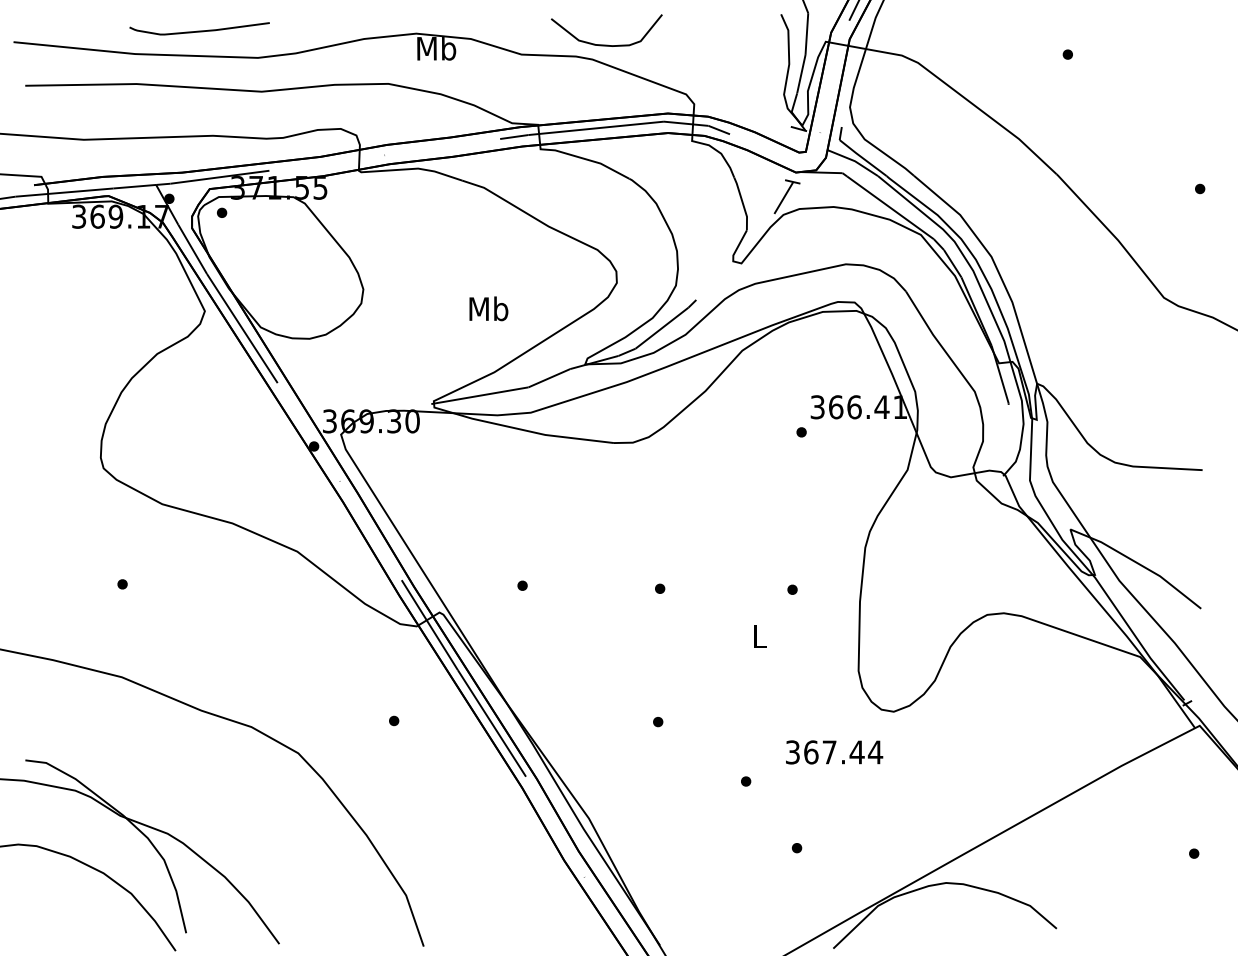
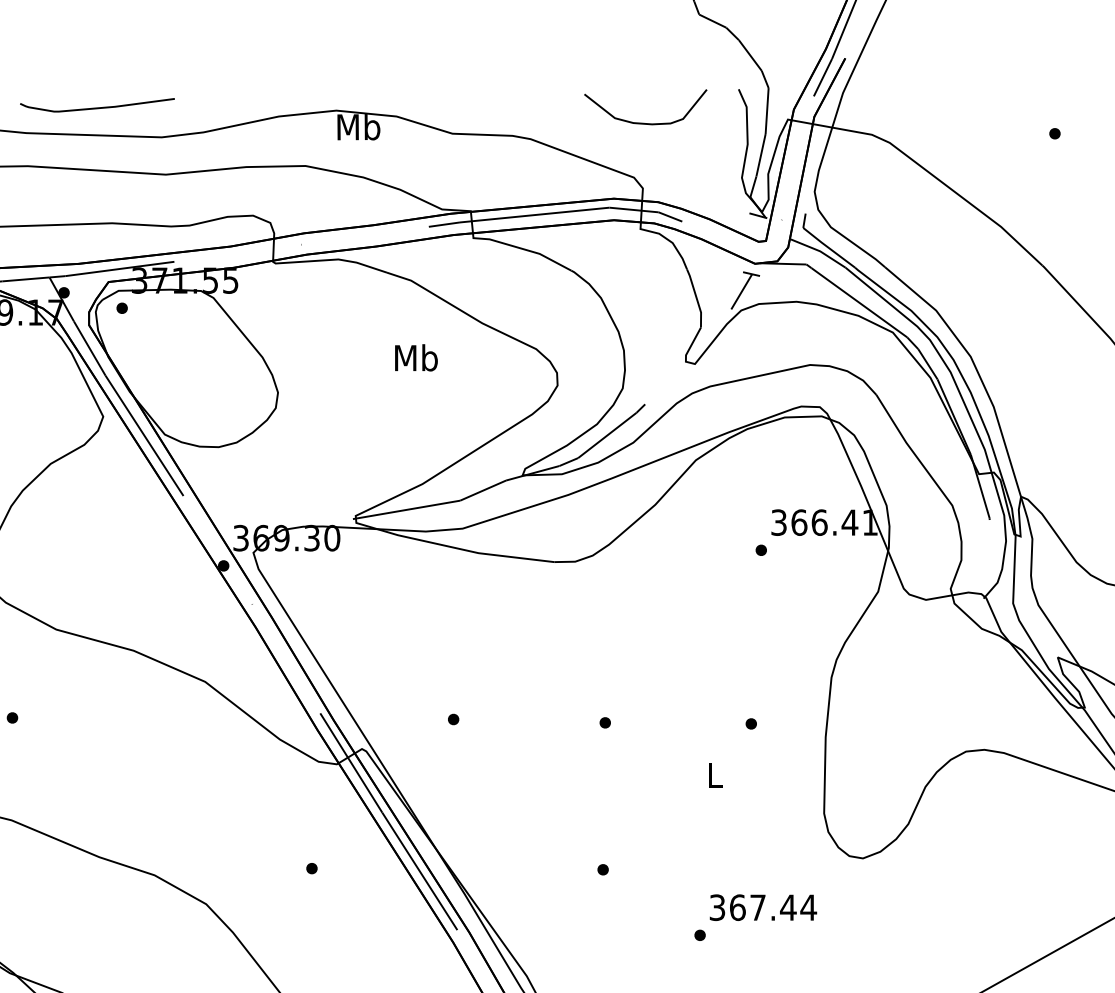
curve: (606, 44) -> (645, 122), moved
text: (488, 308) -> (416, 357), moved
text: (834, 752) -> (763, 907), moved

